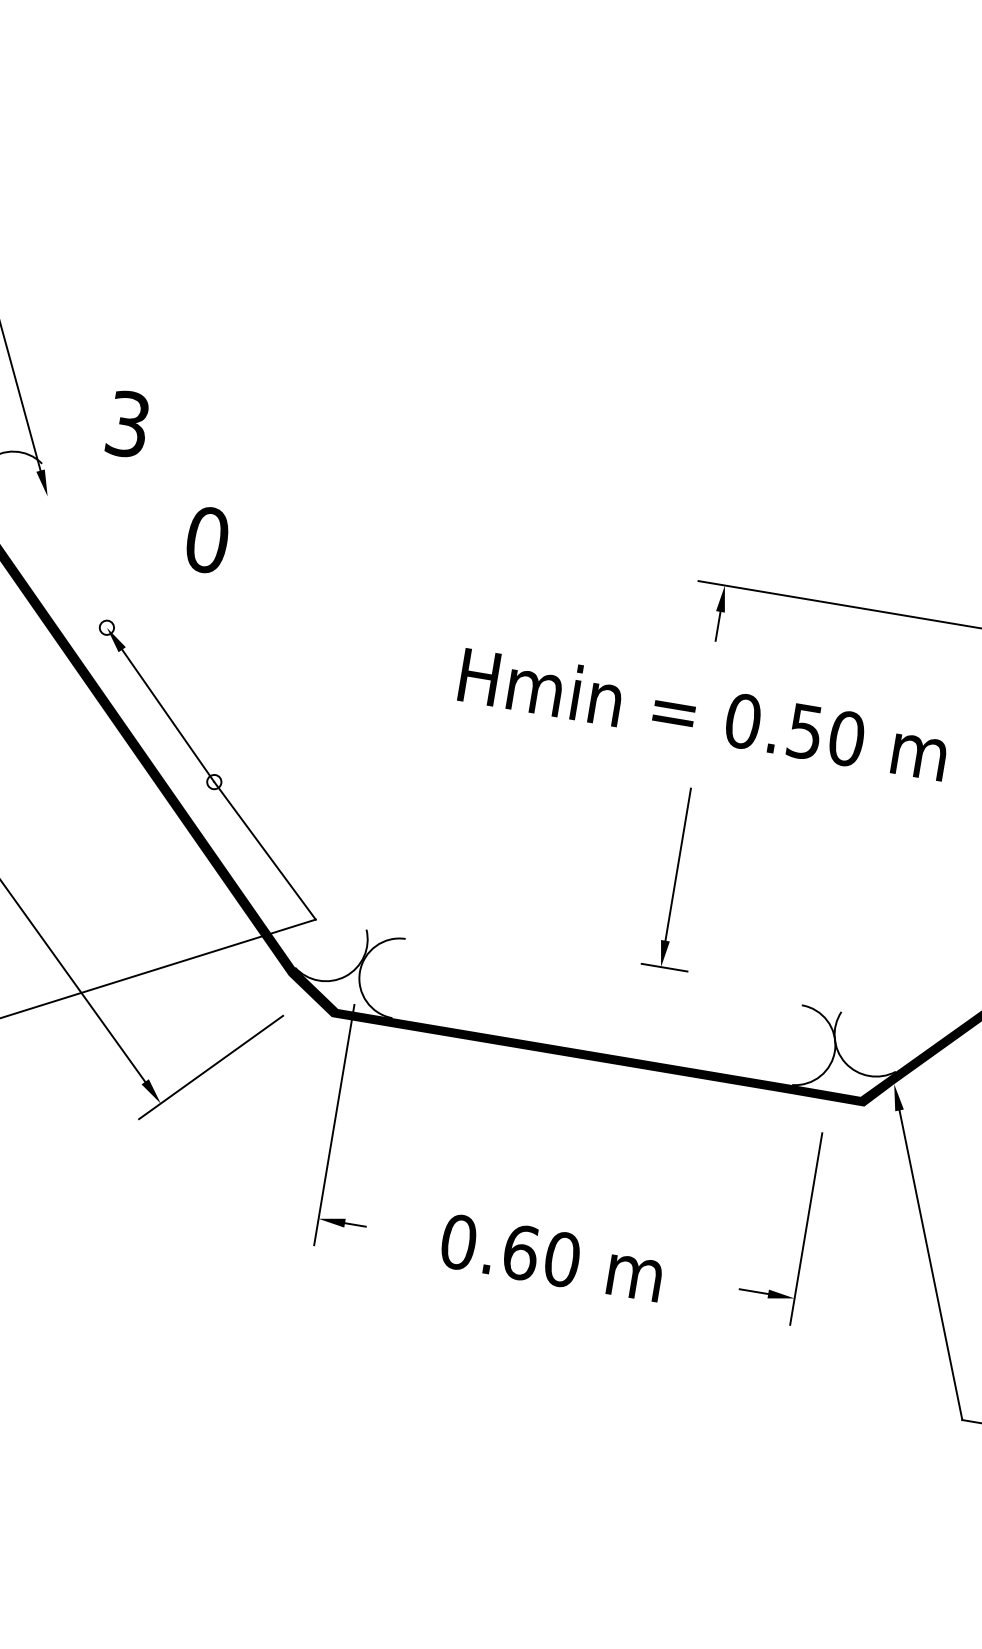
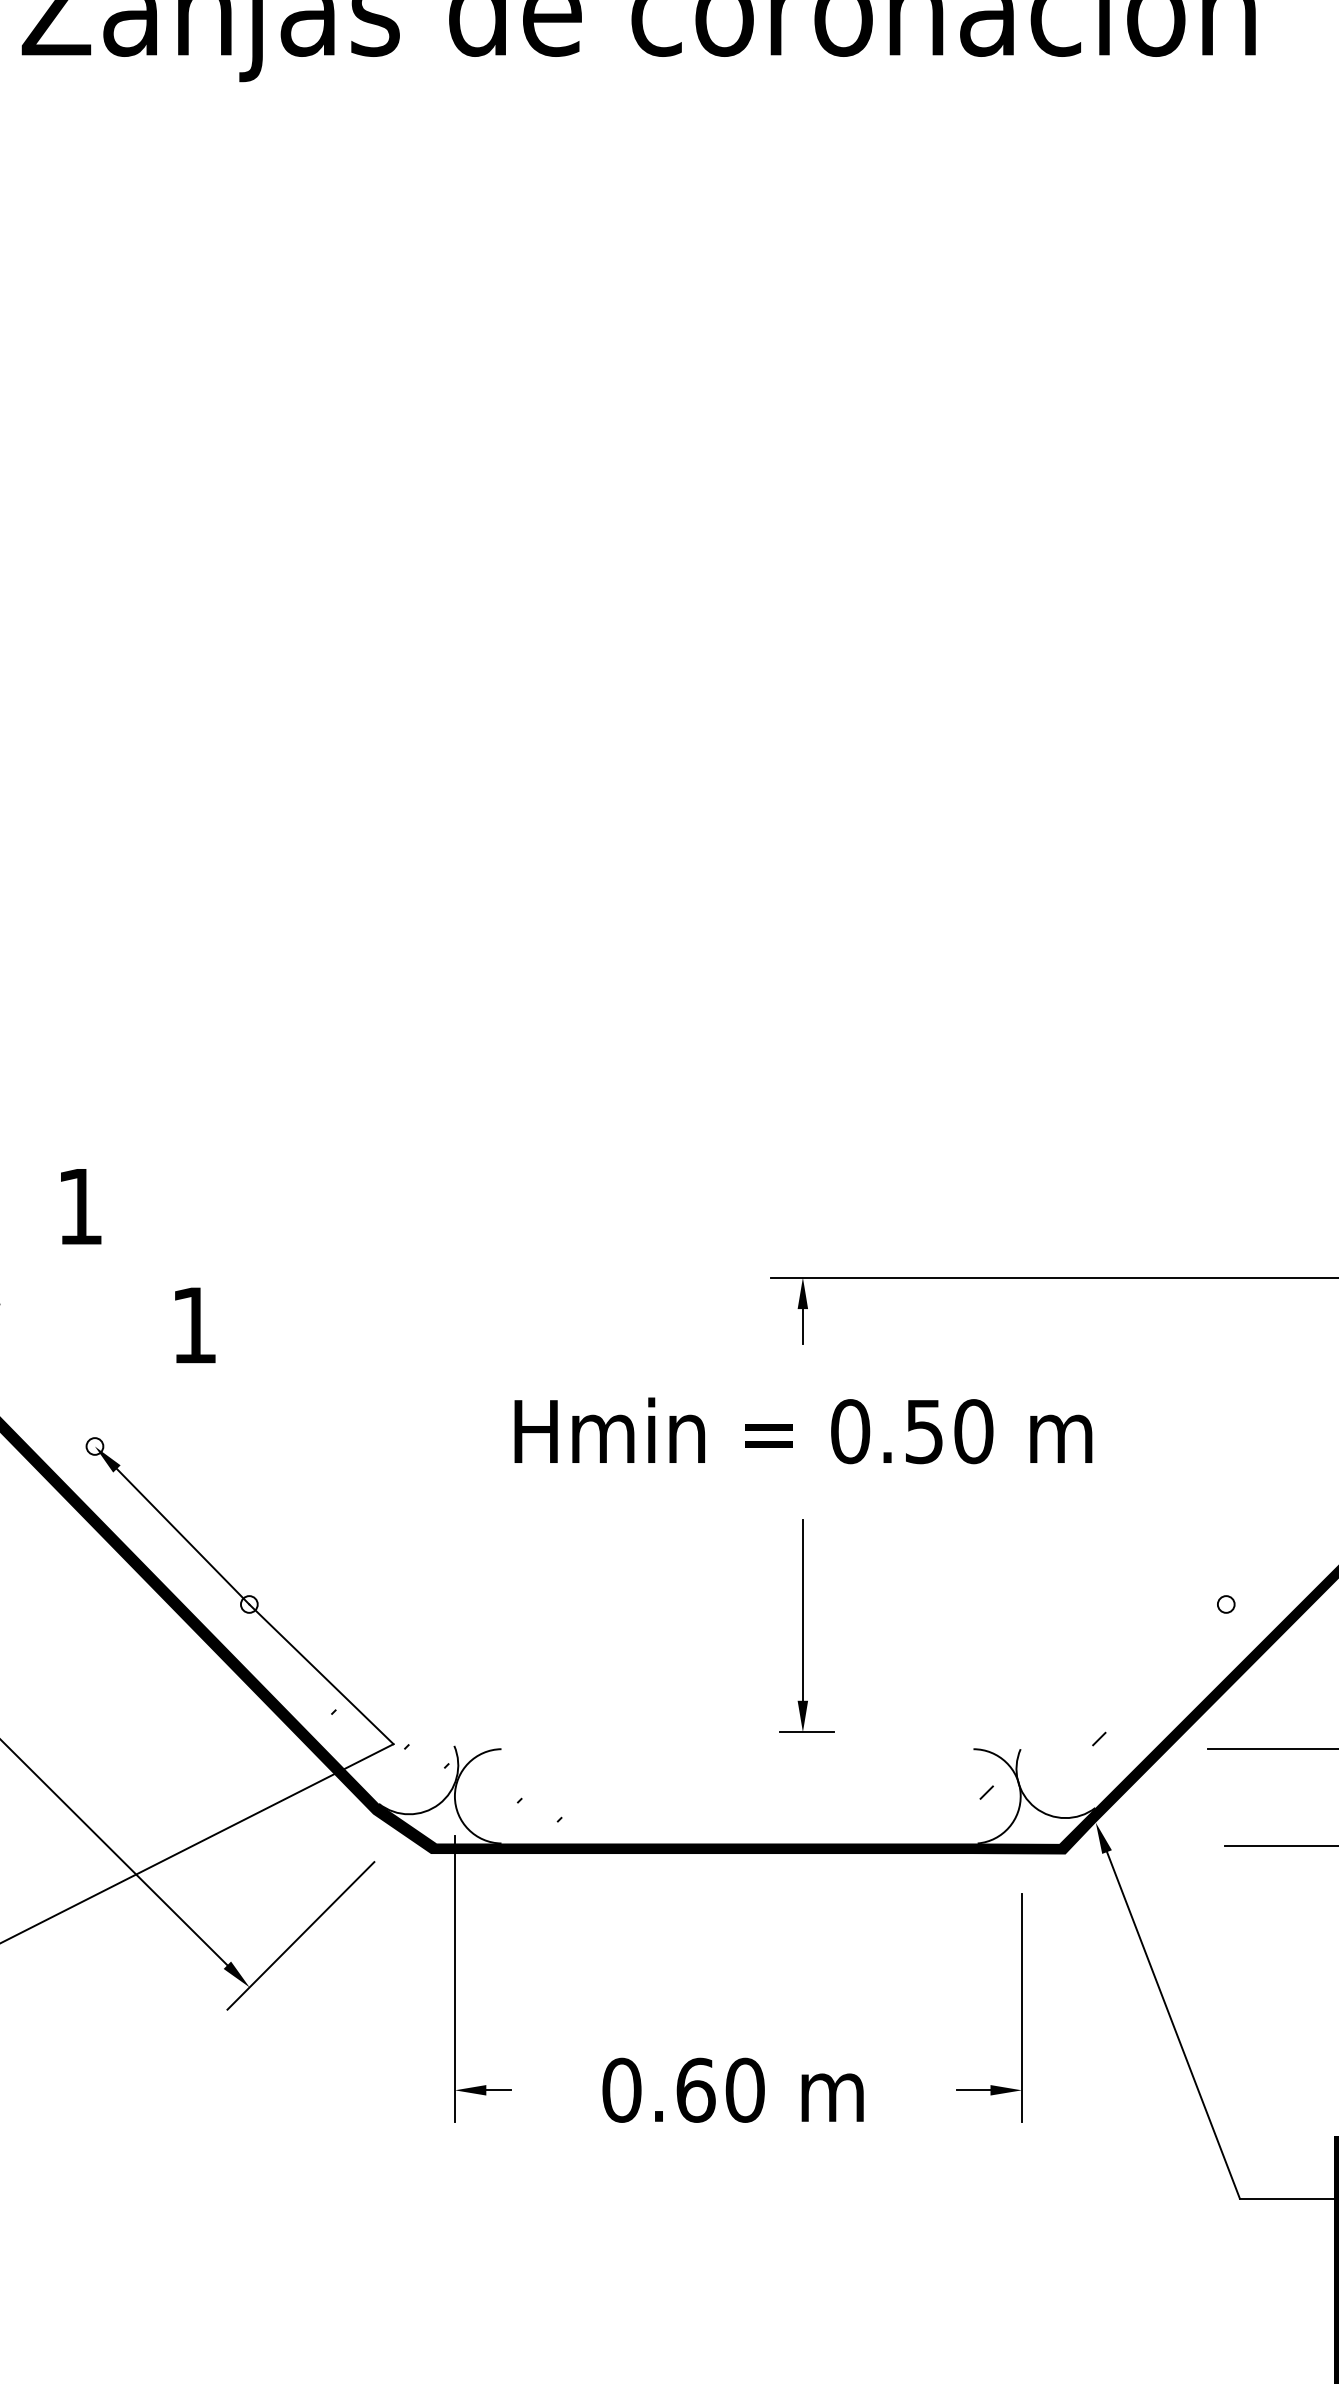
text: (127, 424) -> (79, 1206), 3 -> 1
text: (207, 540) -> (194, 1325), 0 -> 1
hatch: (357, 944) -> (446, 1765), added
hatch: (857, 1028) -> (1042, 1765), added

